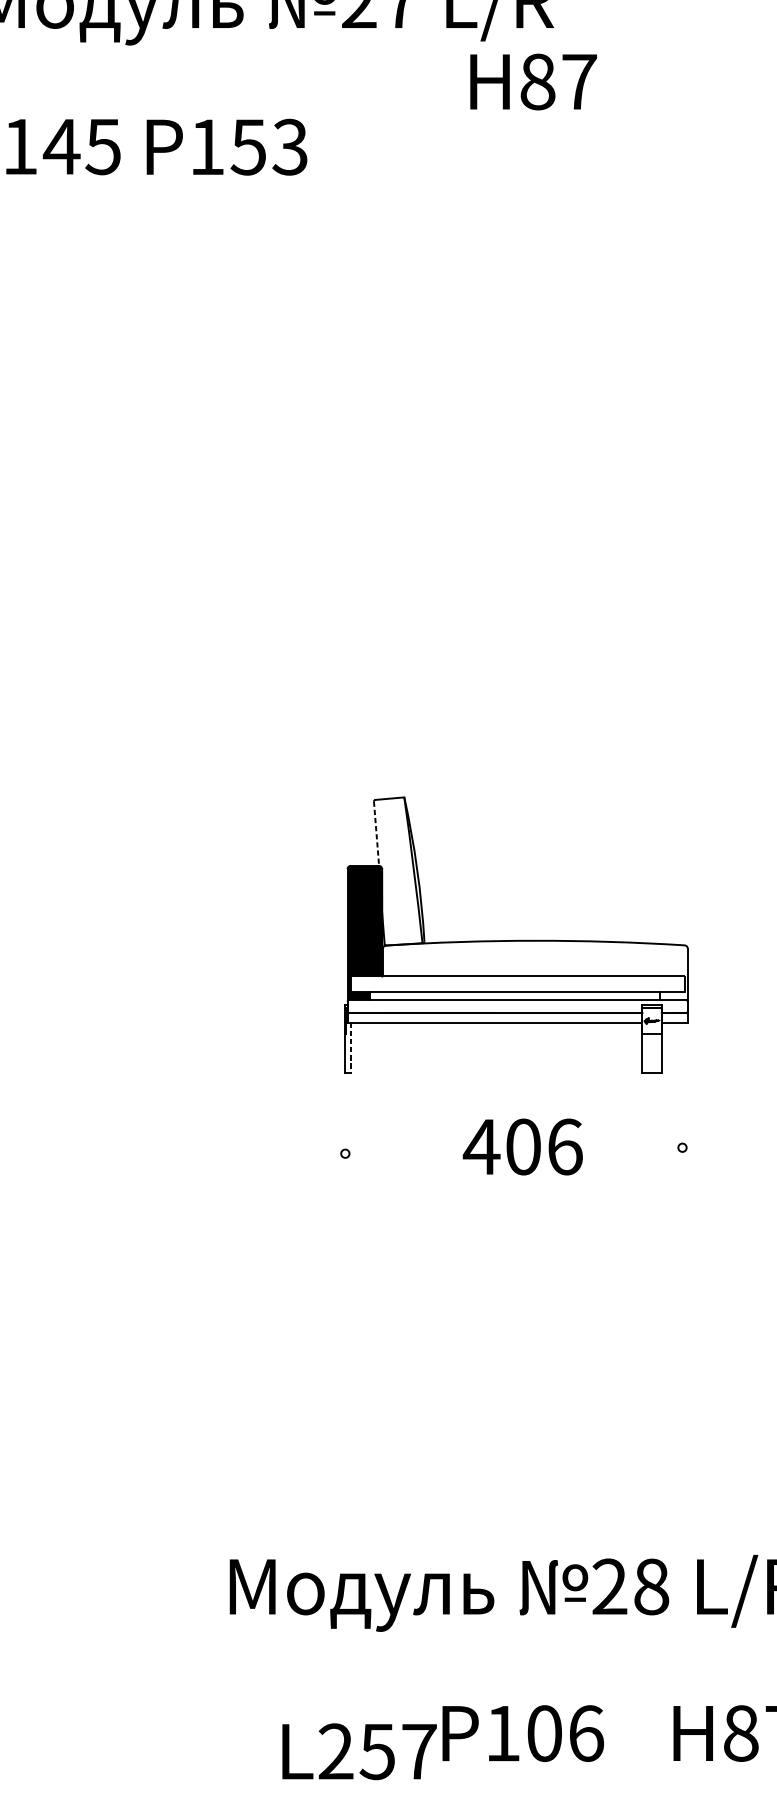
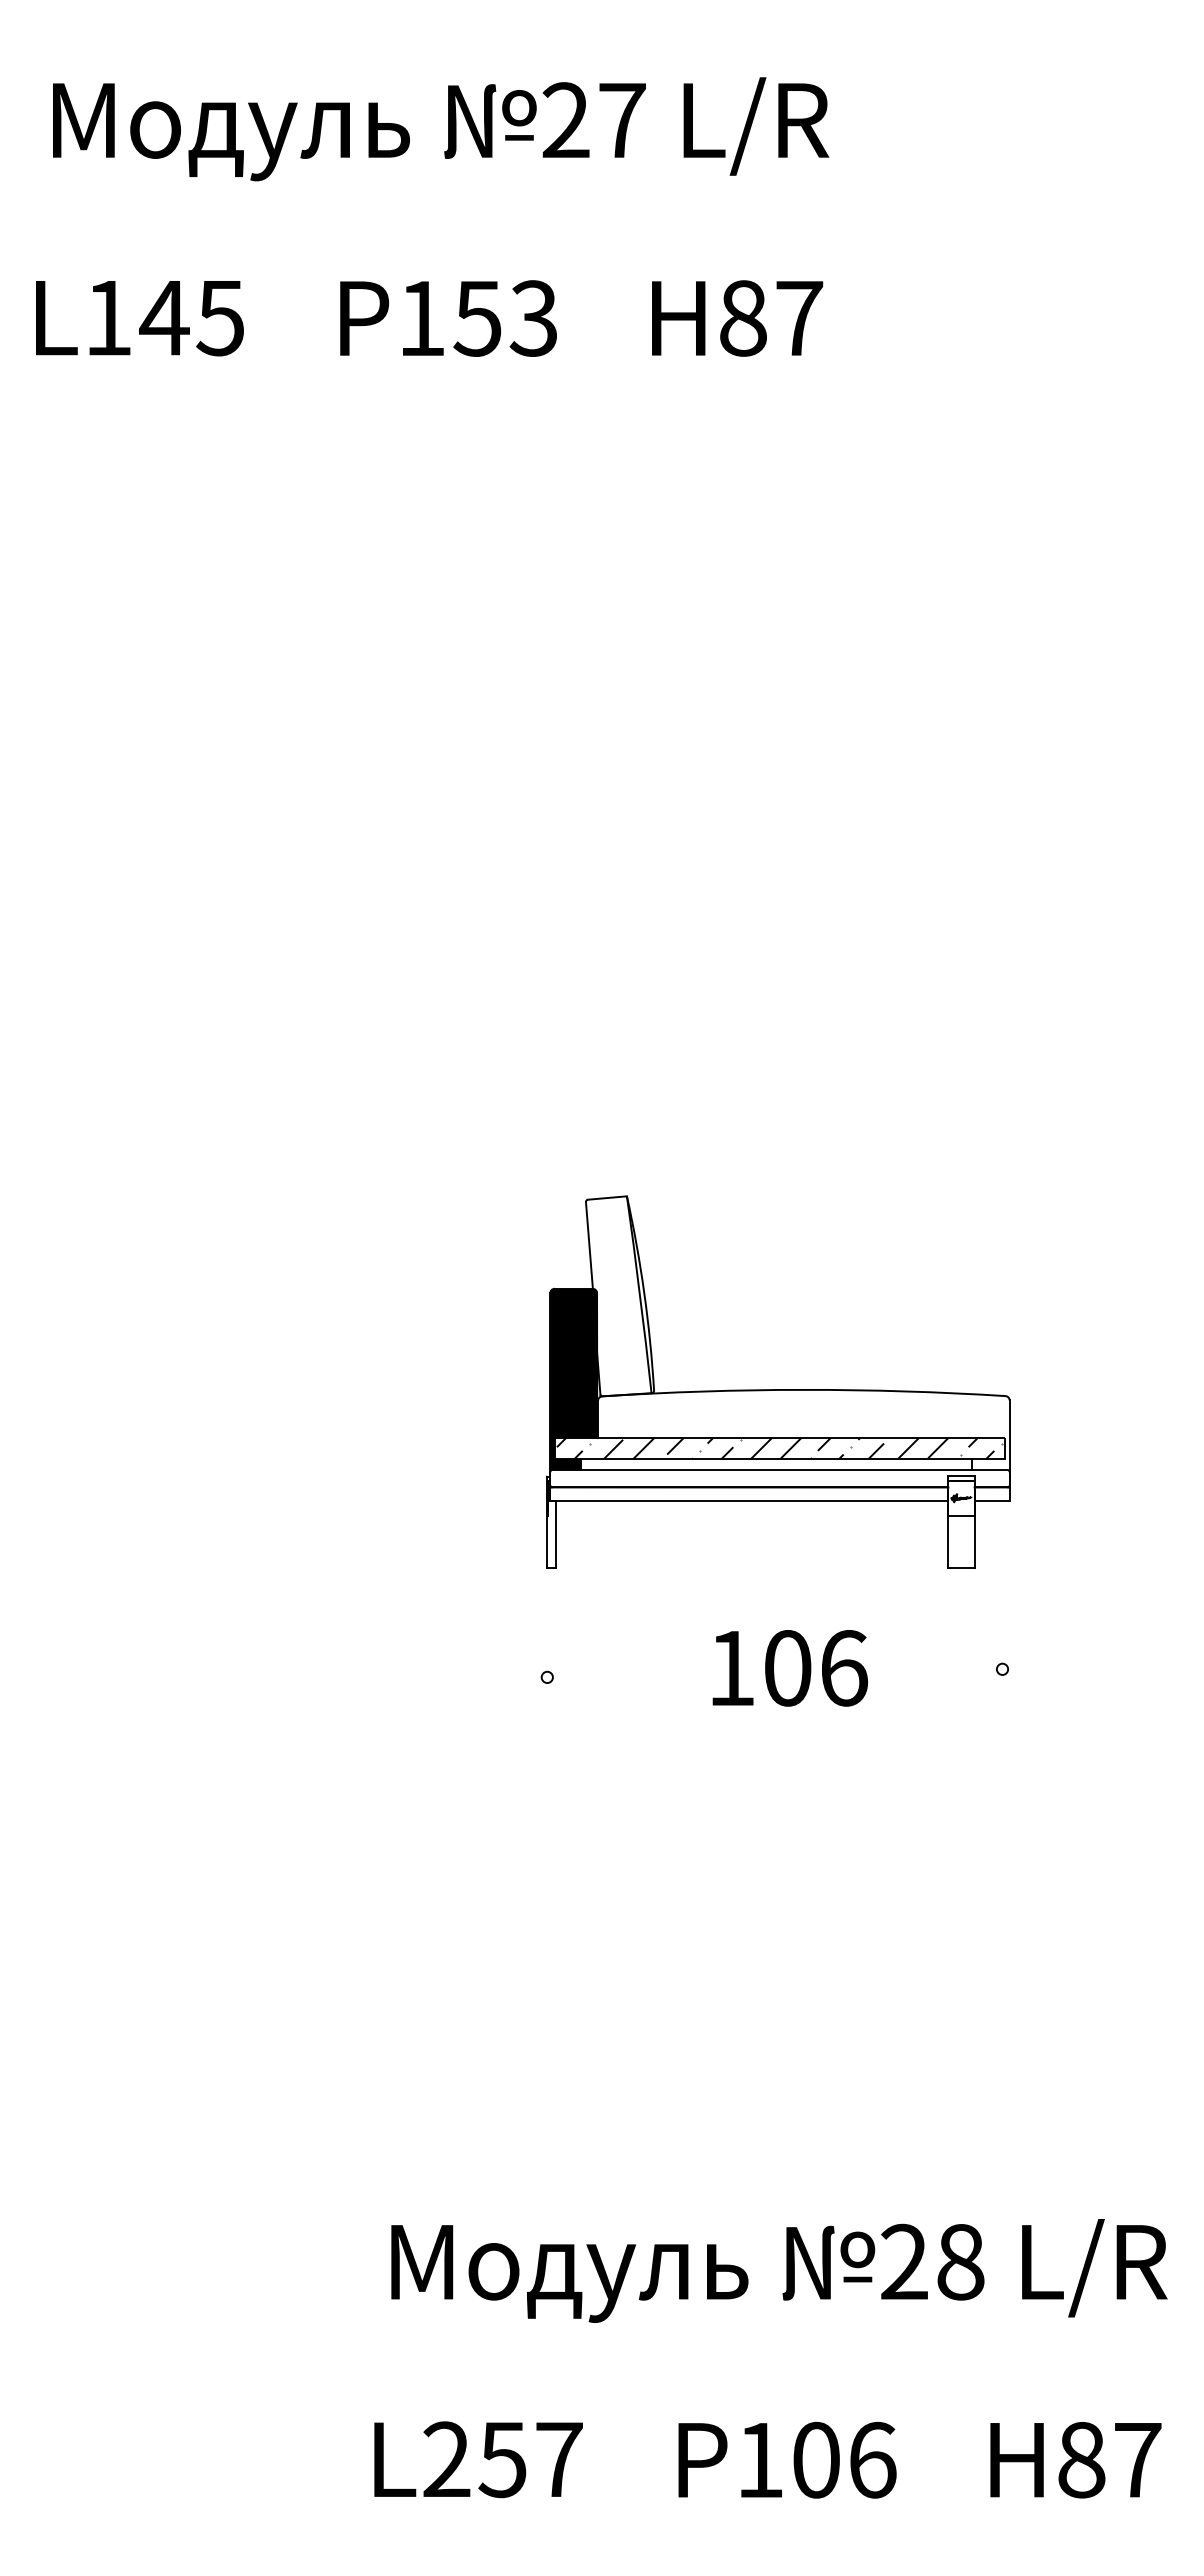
text: (533, 82) -> (737, 318), moved
text: (226, 147) -> (448, 318), moved
line: (376, 833) -> (589, 1245), dashed -> solid
hatch: (516, 984) -> (778, 1448), added
line: (351, 1047) -> (555, 1534), dashed -> solid
text: (481, 1147) -> (730, 1668), 406 -> 106
text: (359, 1751) -> (478, 2459), moved

